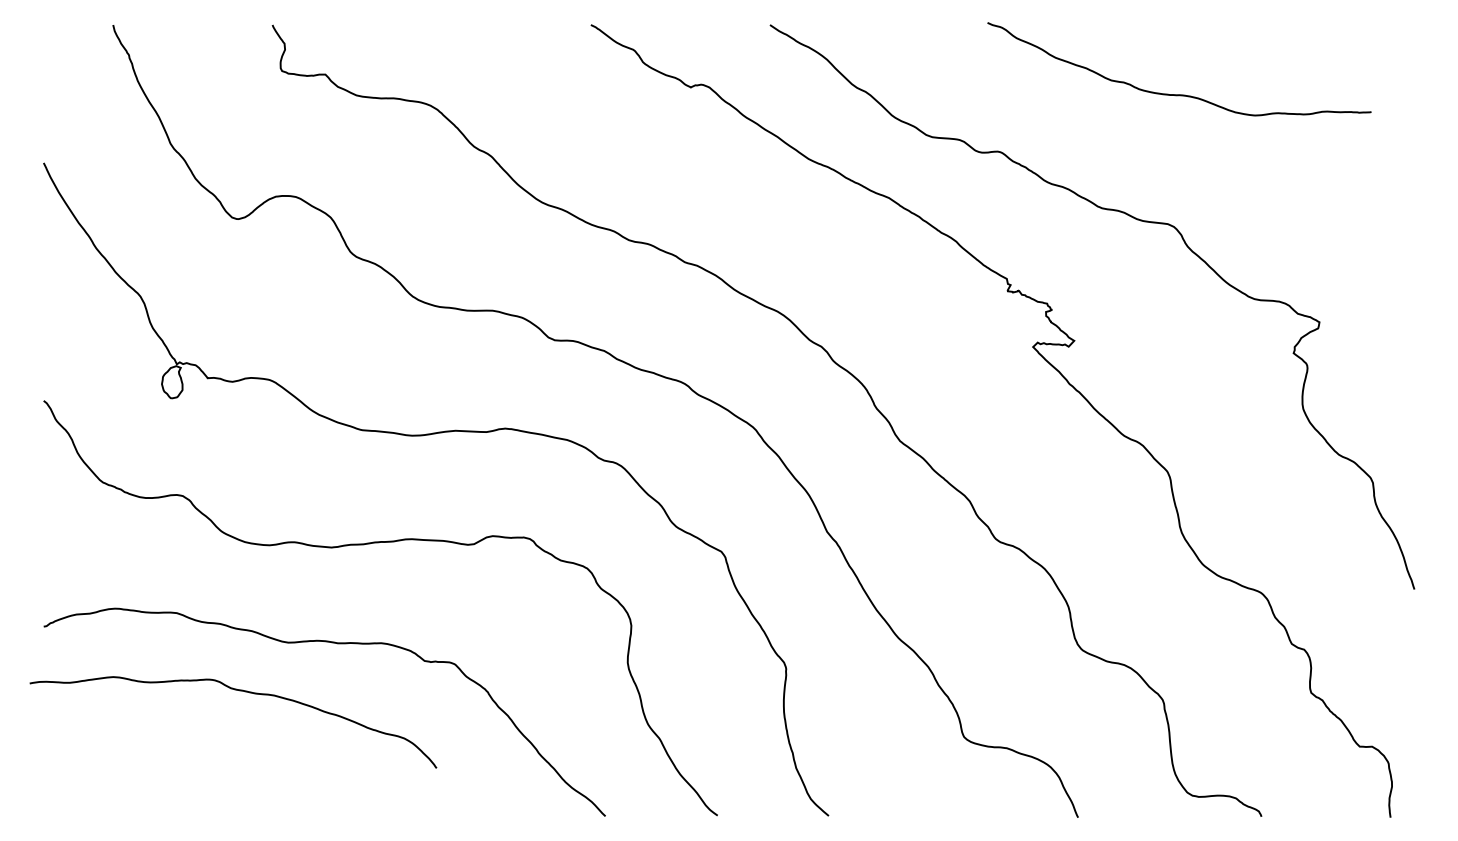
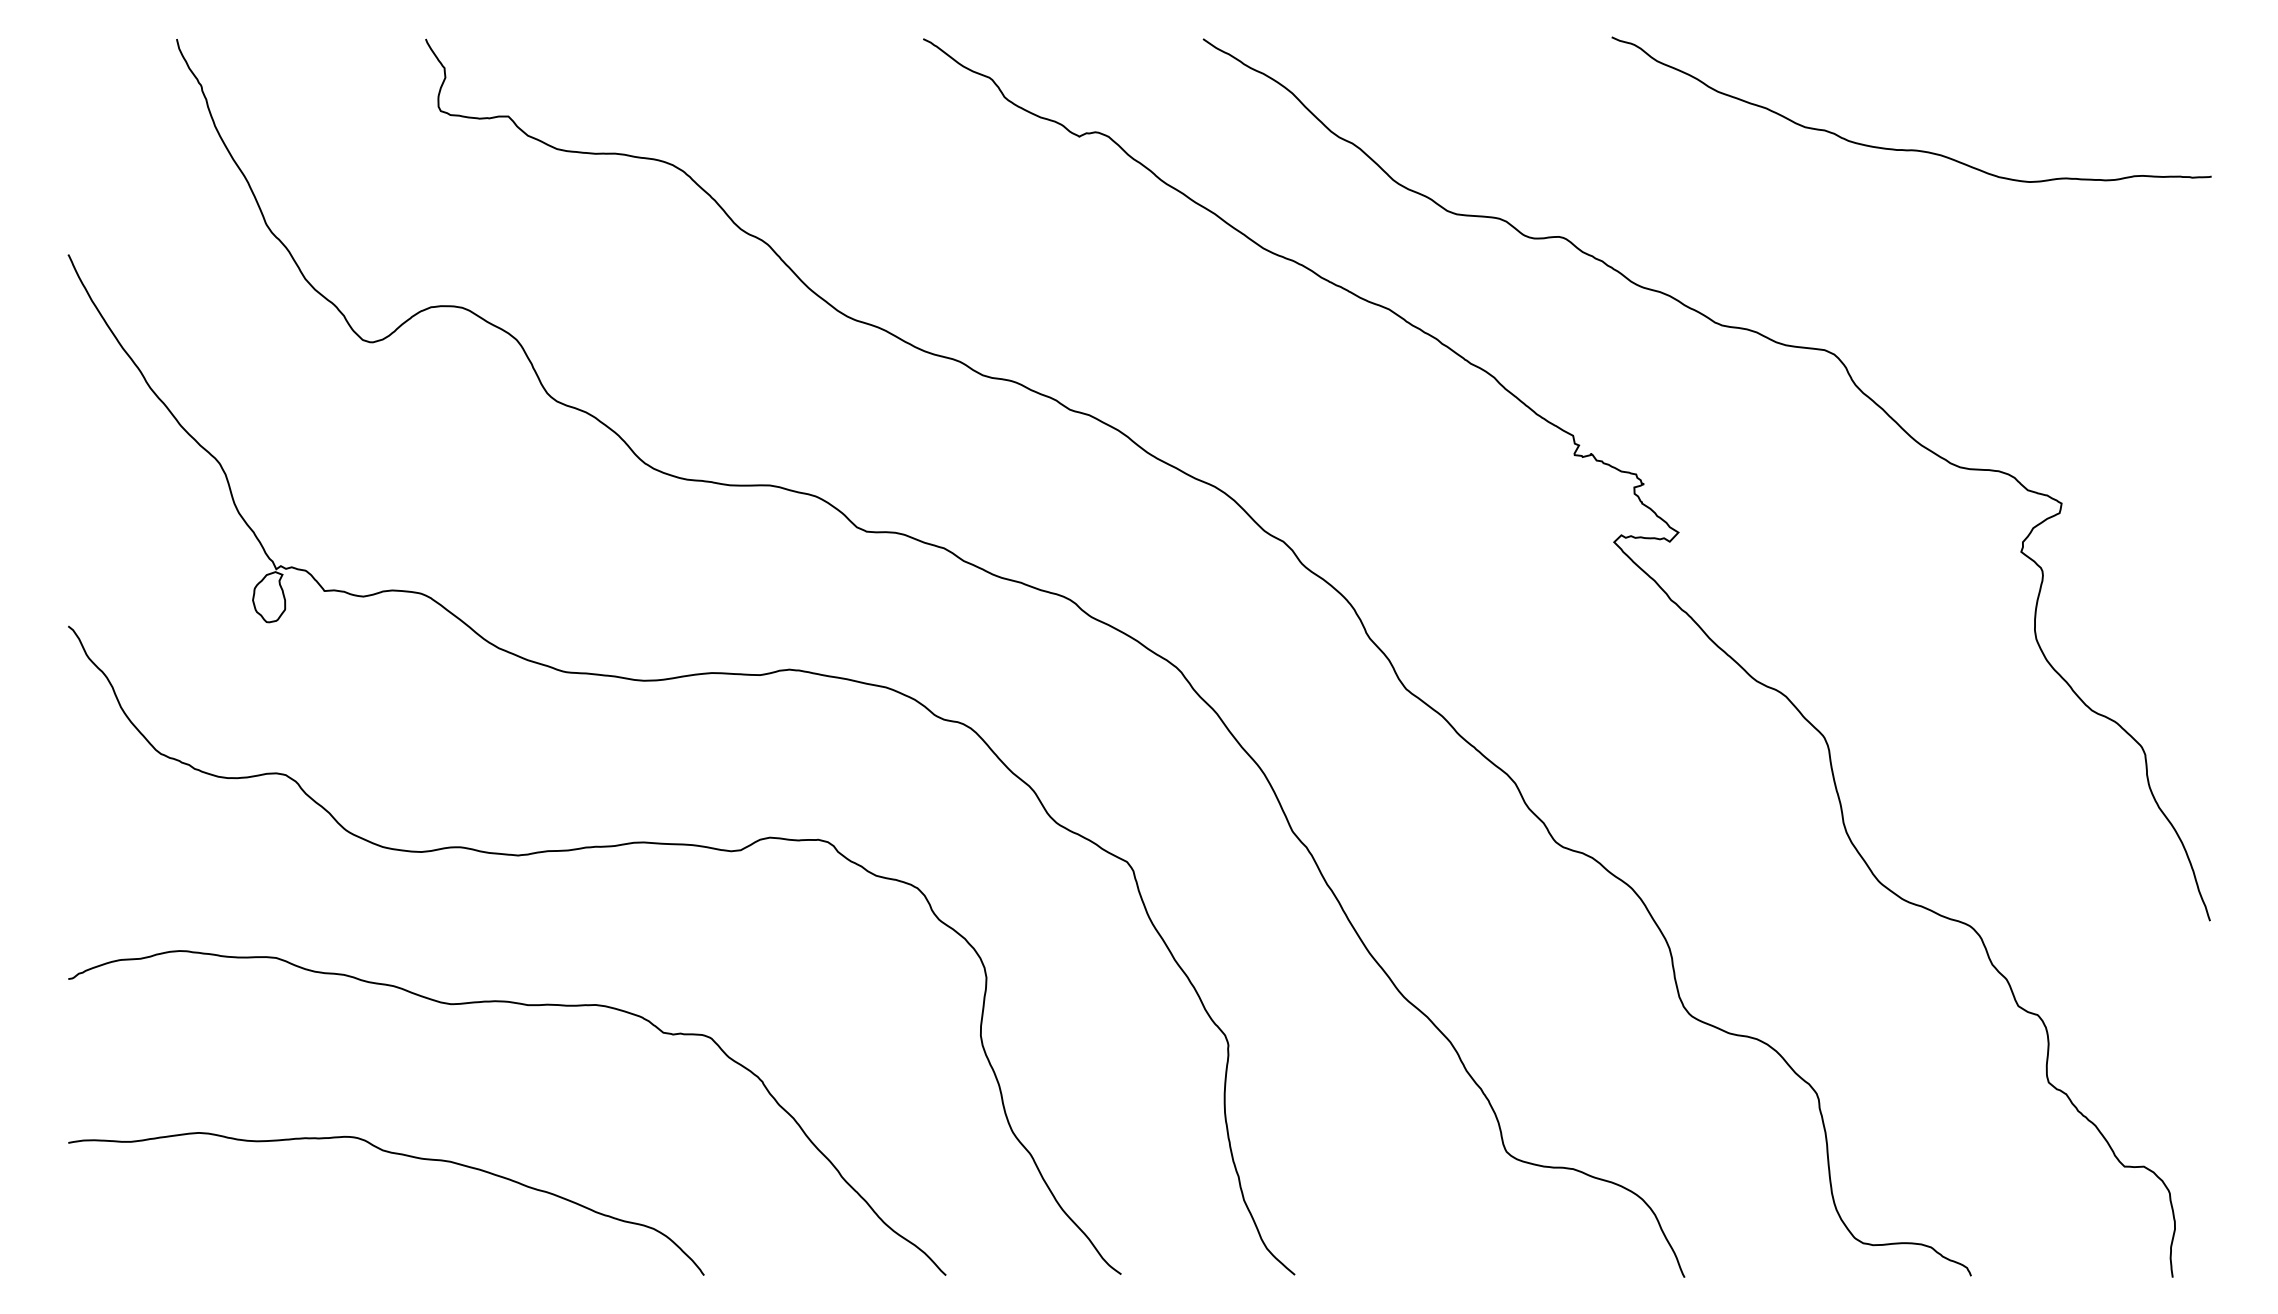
curve: (1179, 94) -> (1911, 149), moved
curve: (239, 691) -> (396, 1155), moved

